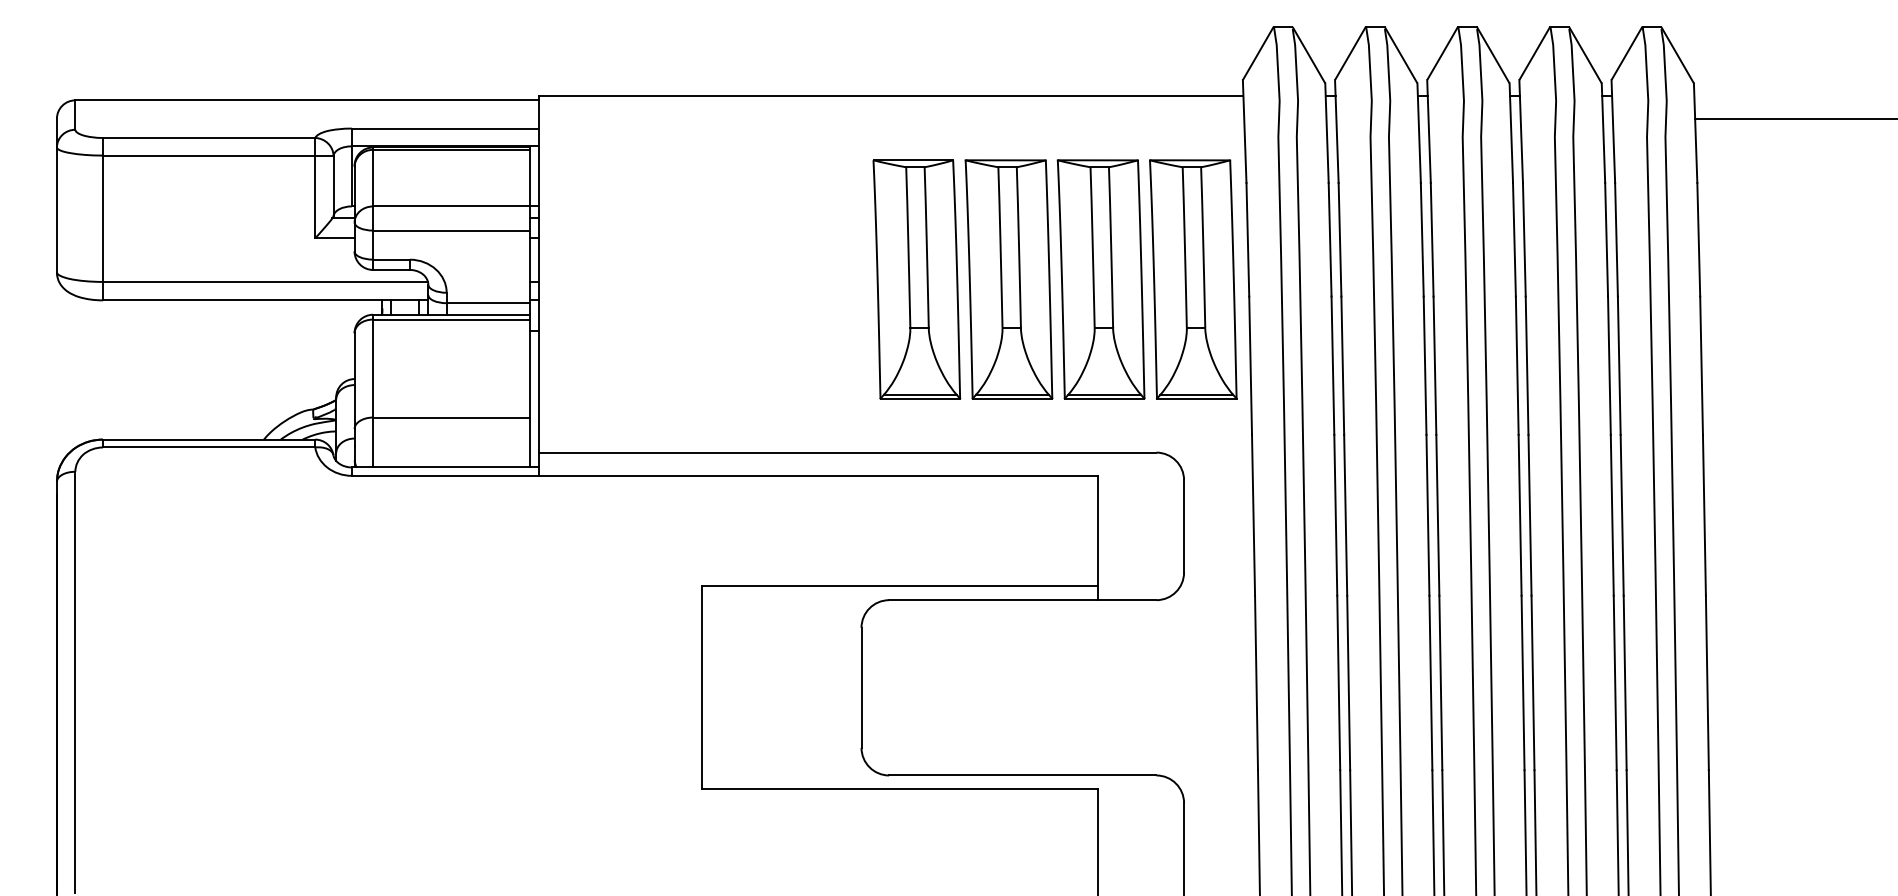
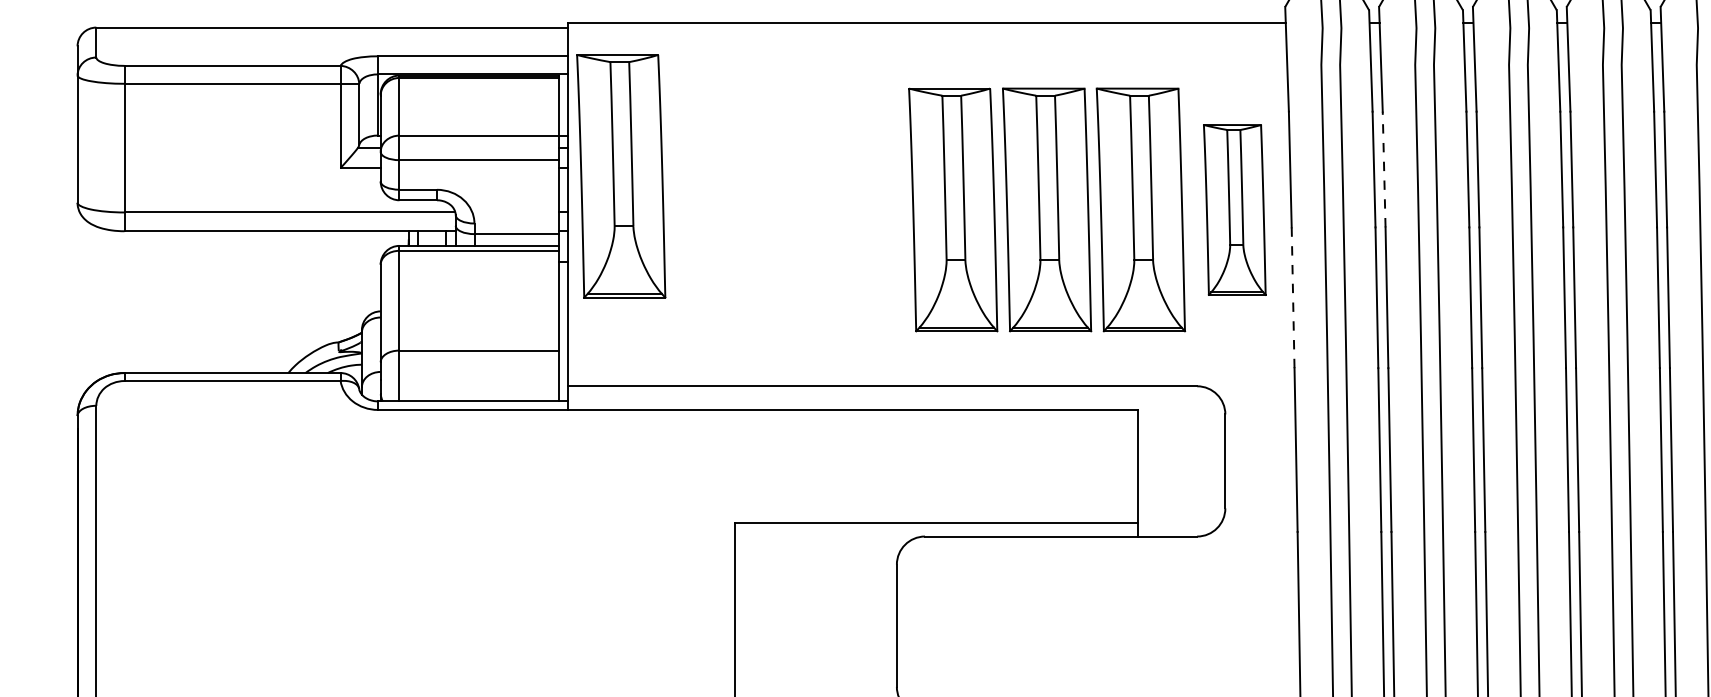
line: (1340, 239) -> (1384, 169), solid -> dashed
part: (590, 246) -> (620, 176), added
part: (1193, 279) -> (1234, 209), size x0.7
line: (1250, 365) -> (1292, 297), solid -> dashed

